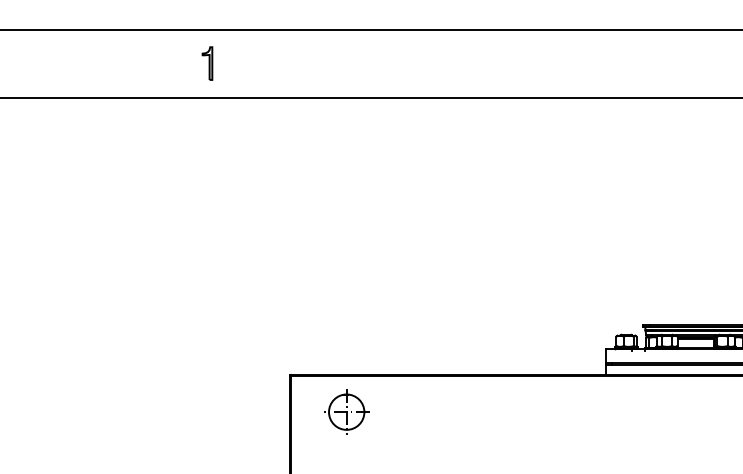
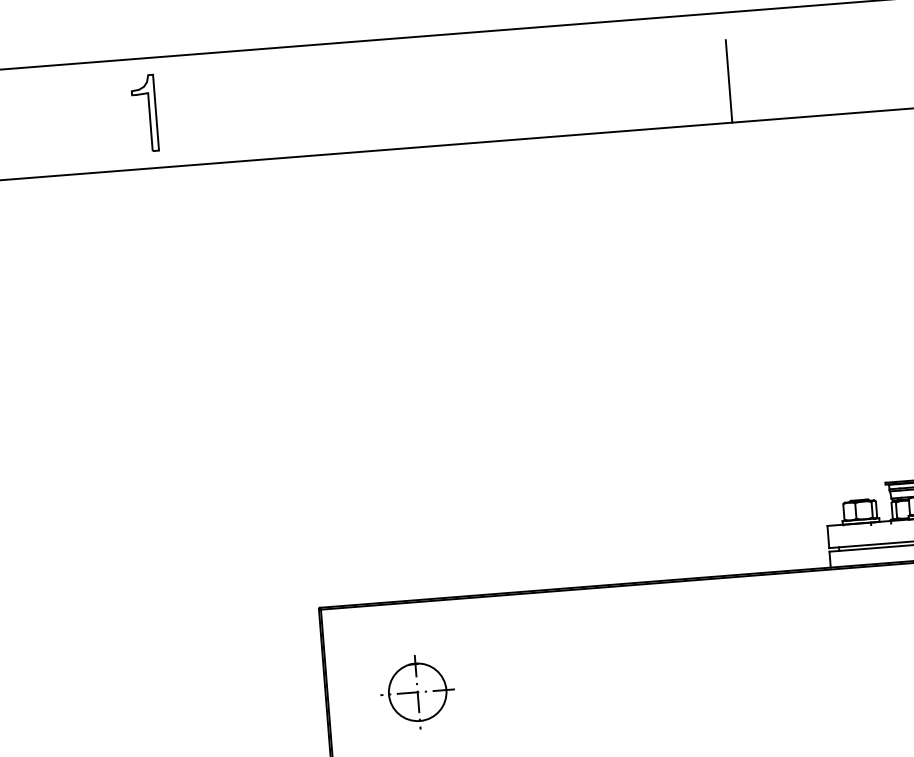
part: (207, 63) -> (144, 113), size x1.43
line: (566, 71) -> (728, 80), added
part: (346, 411) -> (417, 691), moved

